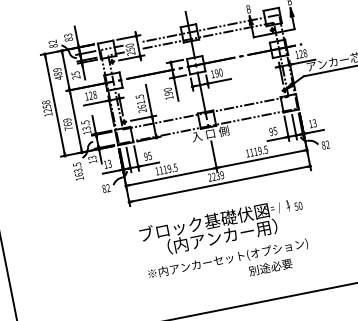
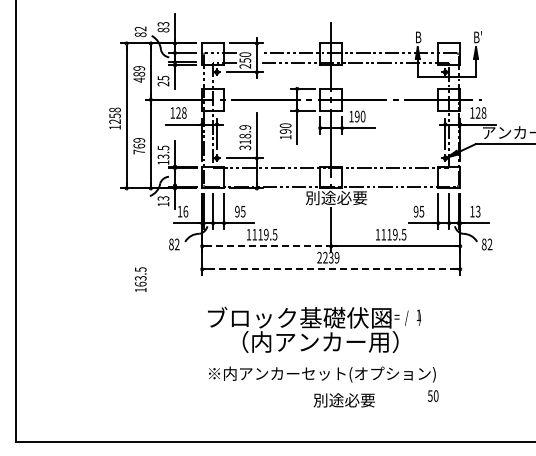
text: (141, 103) -> (245, 137), 261.5 -> 318.9
text: (213, 133) -> (336, 197), 入 口 側 -> 別途必要
text: (109, 163) -> (185, 211), 13 -> 16
text: (78, 171) -> (140, 279), moved
line: (171, 177) -> (266, 246), solid -> dashed
line: (219, 184) -> (330, 269), solid -> dashed
text: (298, 205) -> (433, 395), moved
text: (270, 267) -> (343, 400), moved

